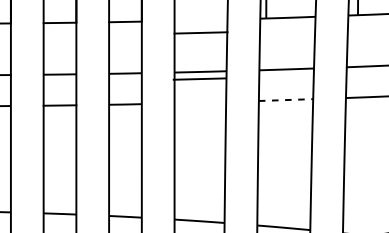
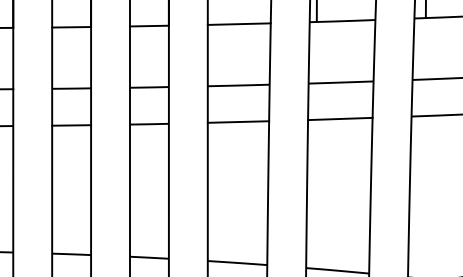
line: (200, 32) -> (238, 23), moved
line: (199, 78) -> (238, 121), moved
line: (286, 99) -> (340, 118), dashed -> solid

